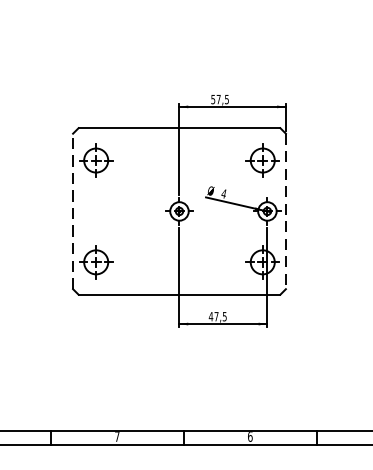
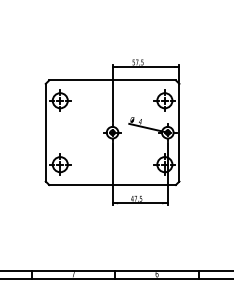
line: (72, 211) -> (45, 132), dashed -> solid
line: (286, 211) -> (179, 132), dashed -> solid

